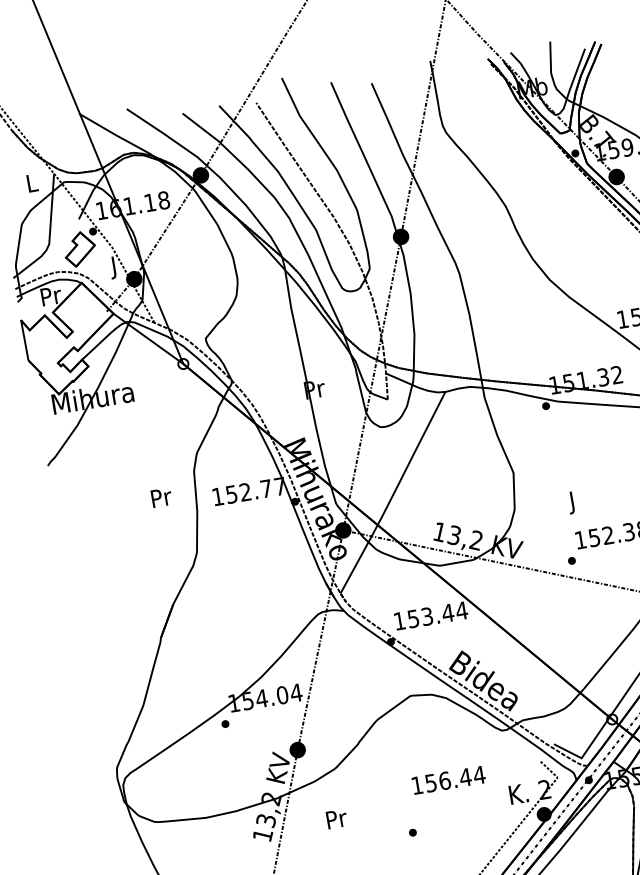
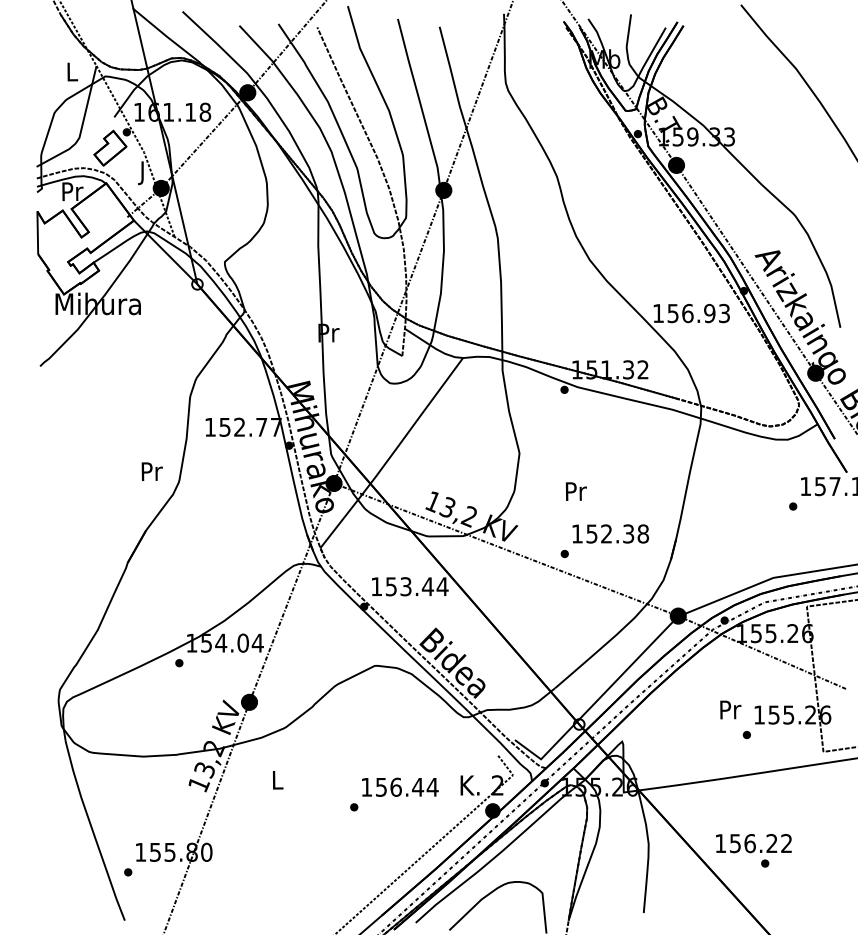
text: (160, 497) -> (151, 471), moved
text: (572, 502) -> (575, 493), J -> Pr
text: (448, 779) -> (400, 786), moved
text: (336, 819) -> (277, 780), Pr -> L

